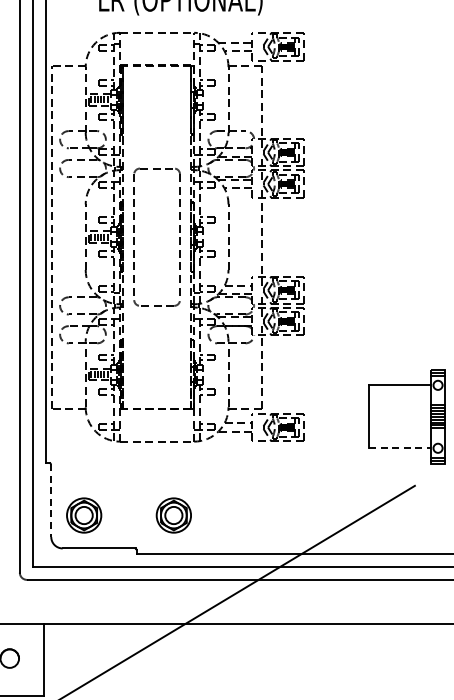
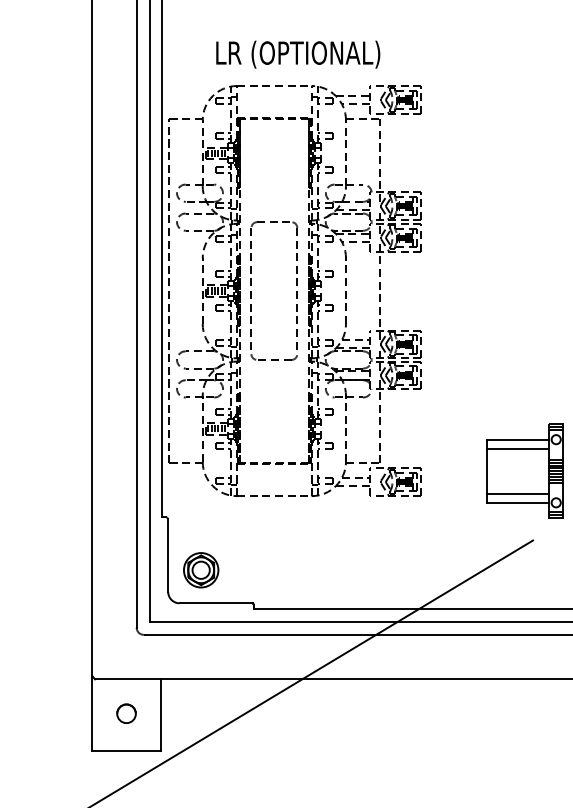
line: (399, 395) -> (517, 449), added
line: (399, 439) -> (517, 493), added
line: (400, 447) -> (518, 502), dashed -> solid
line: (51, 500) -> (168, 555), dashed -> solid
part: (174, 515) -> (291, 570), removed

